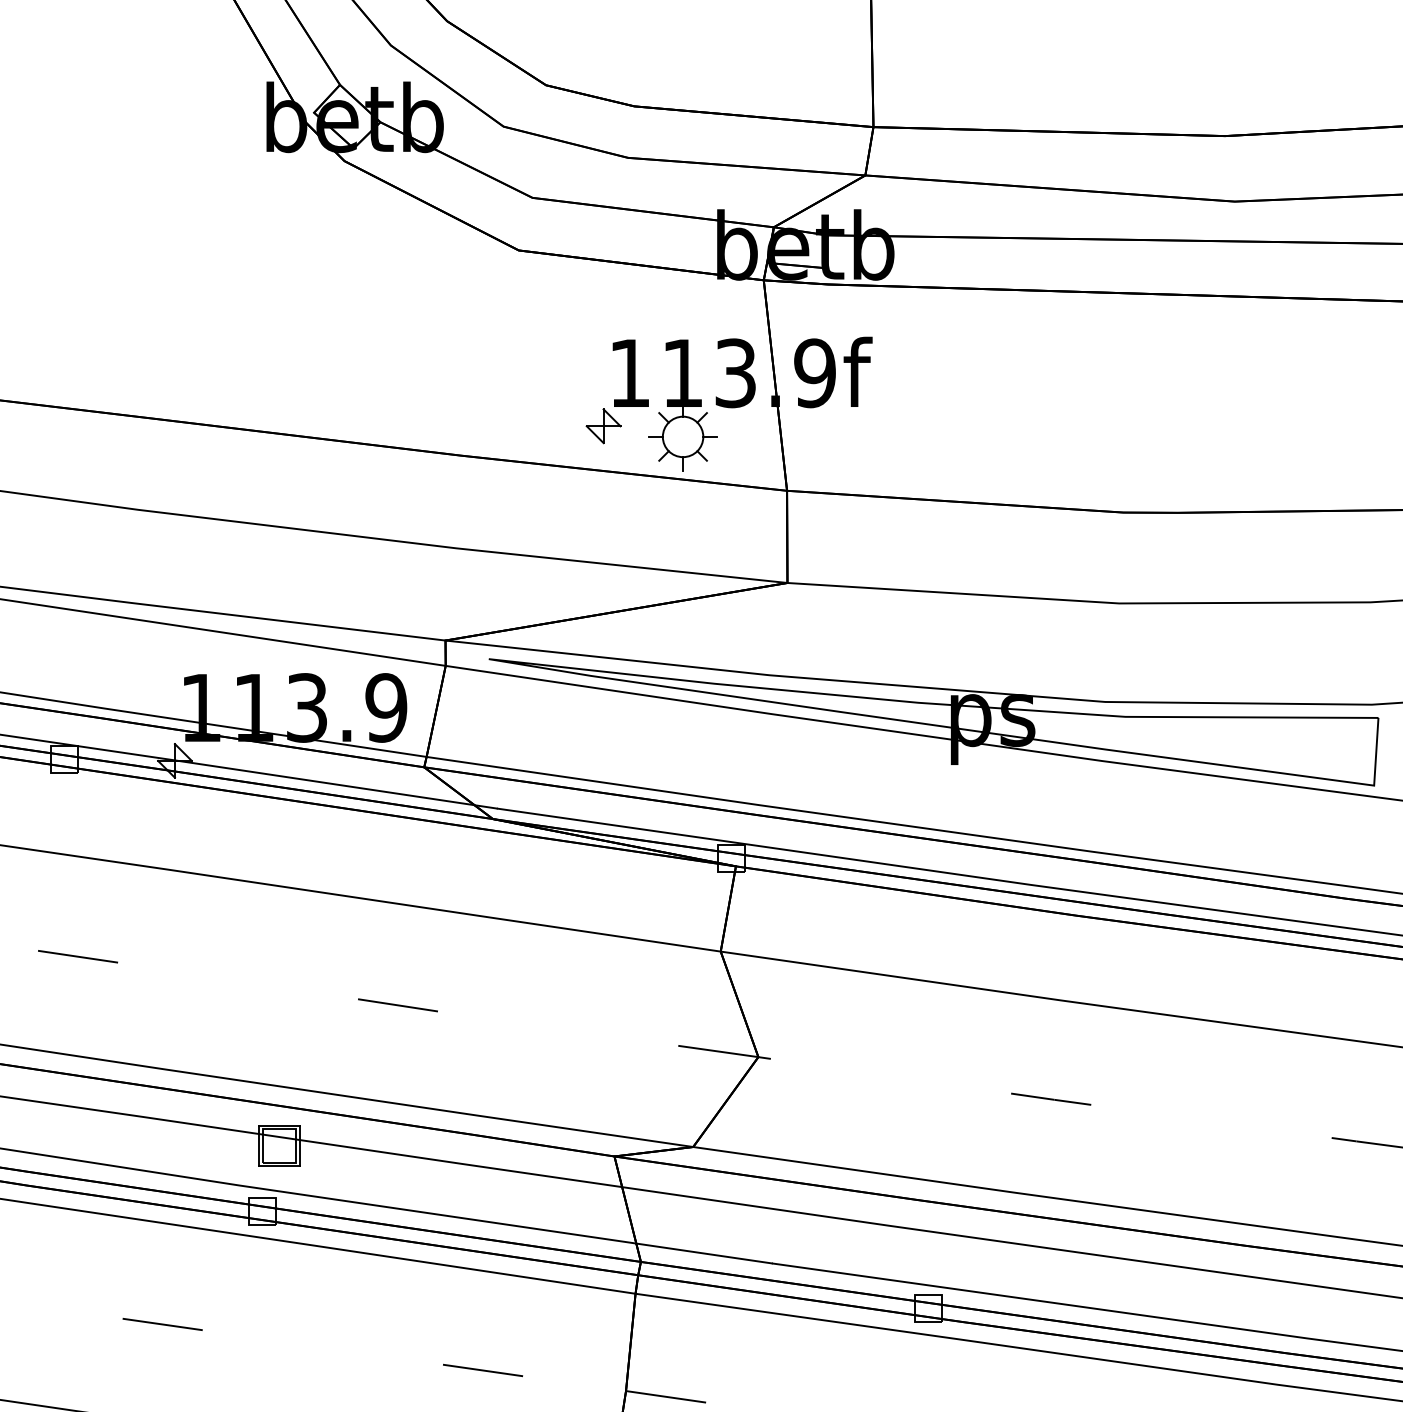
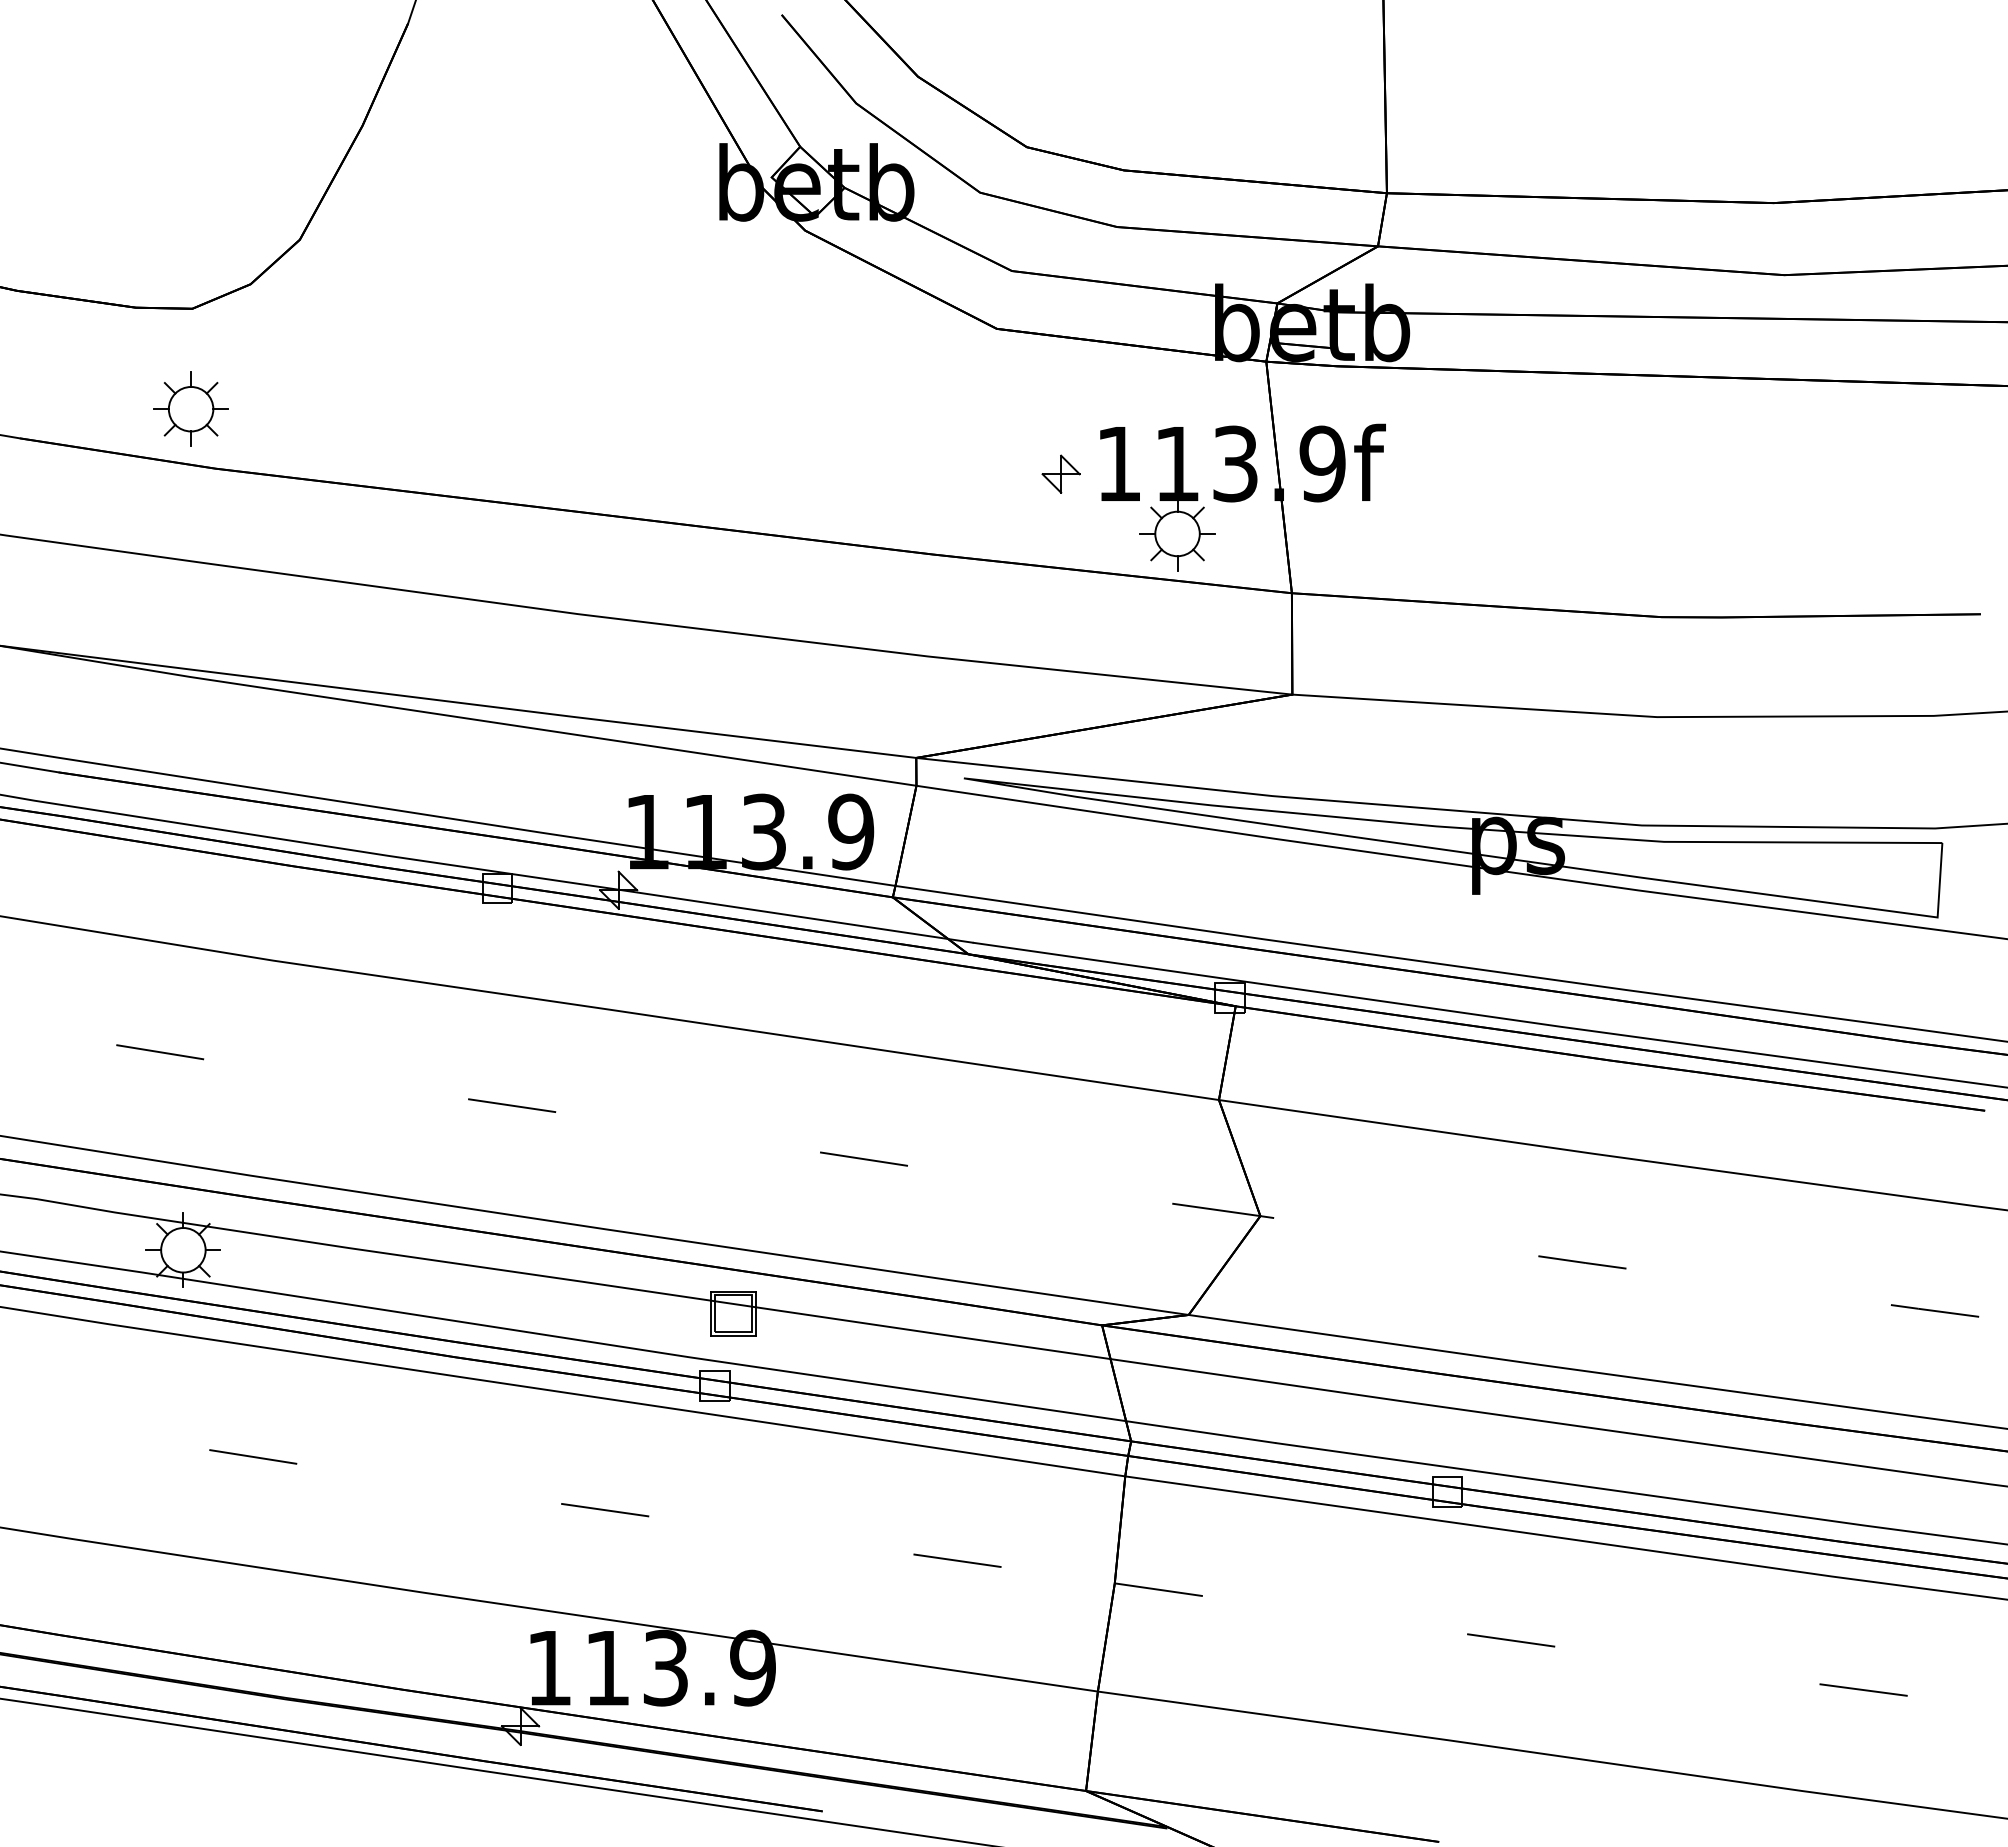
part: (603, 425) -> (1060, 473), moved

